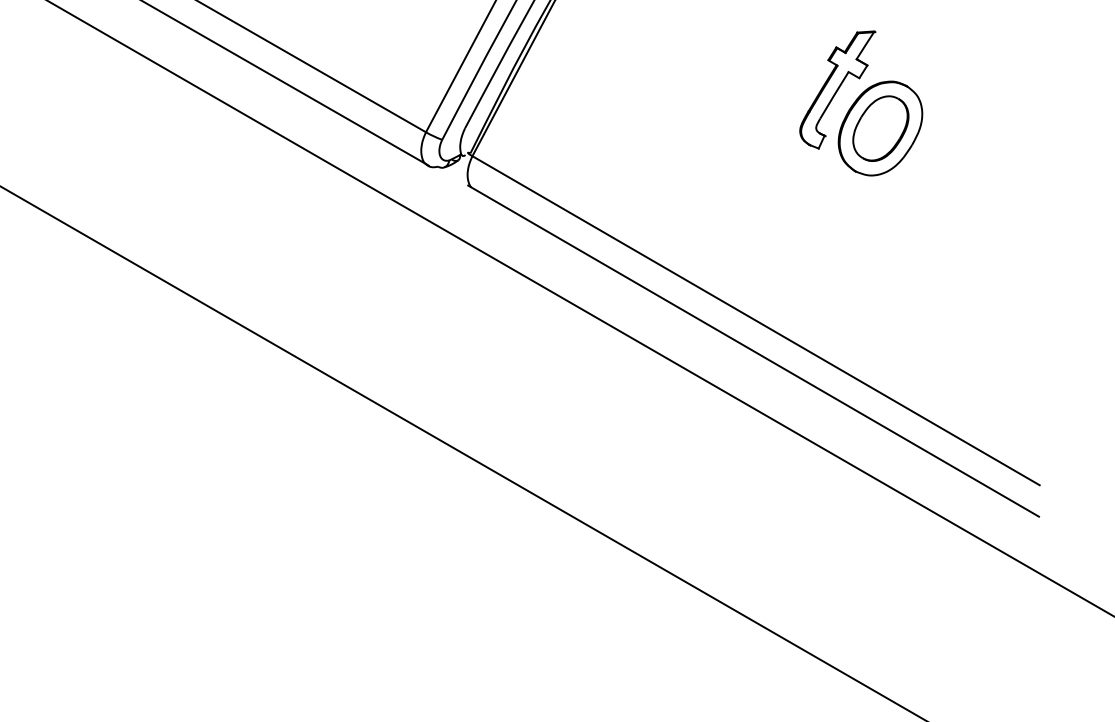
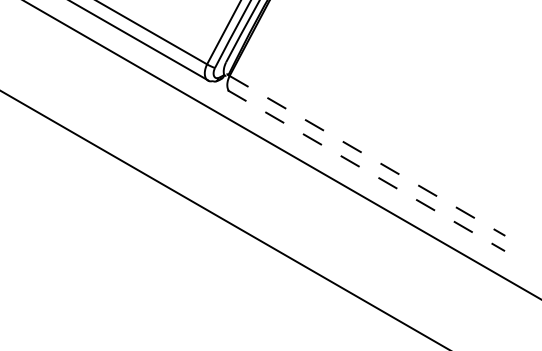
part: (861, 103) -> (418, 50), removed
line: (756, 321) -> (367, 156), solid -> dashed
line: (754, 350) -> (366, 170), solid -> dashed

